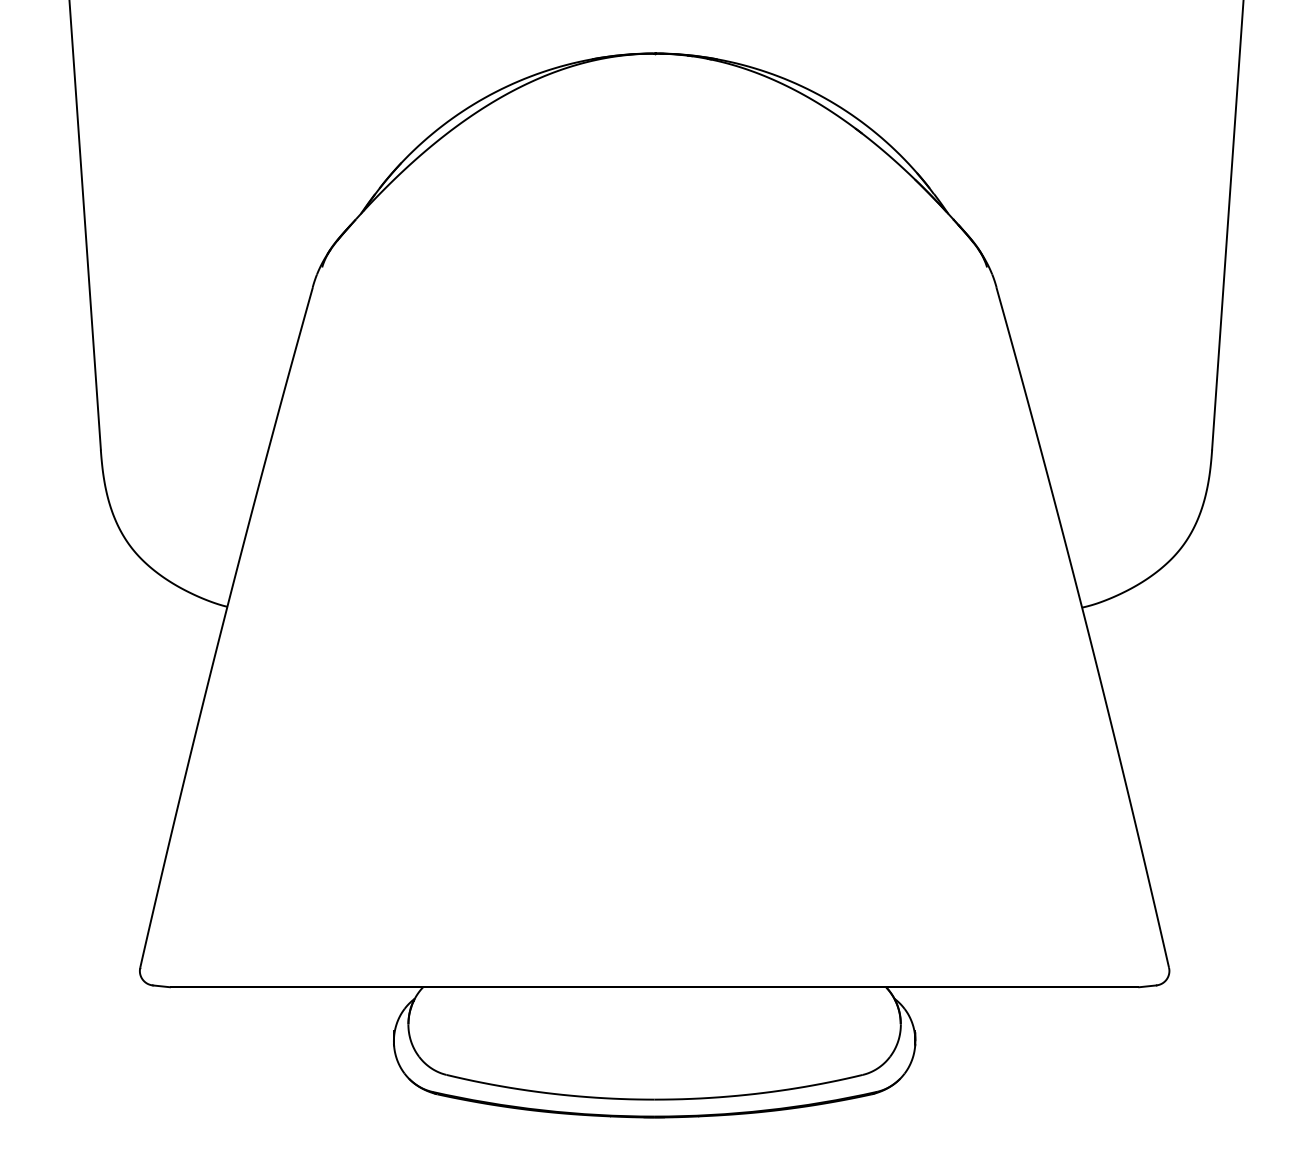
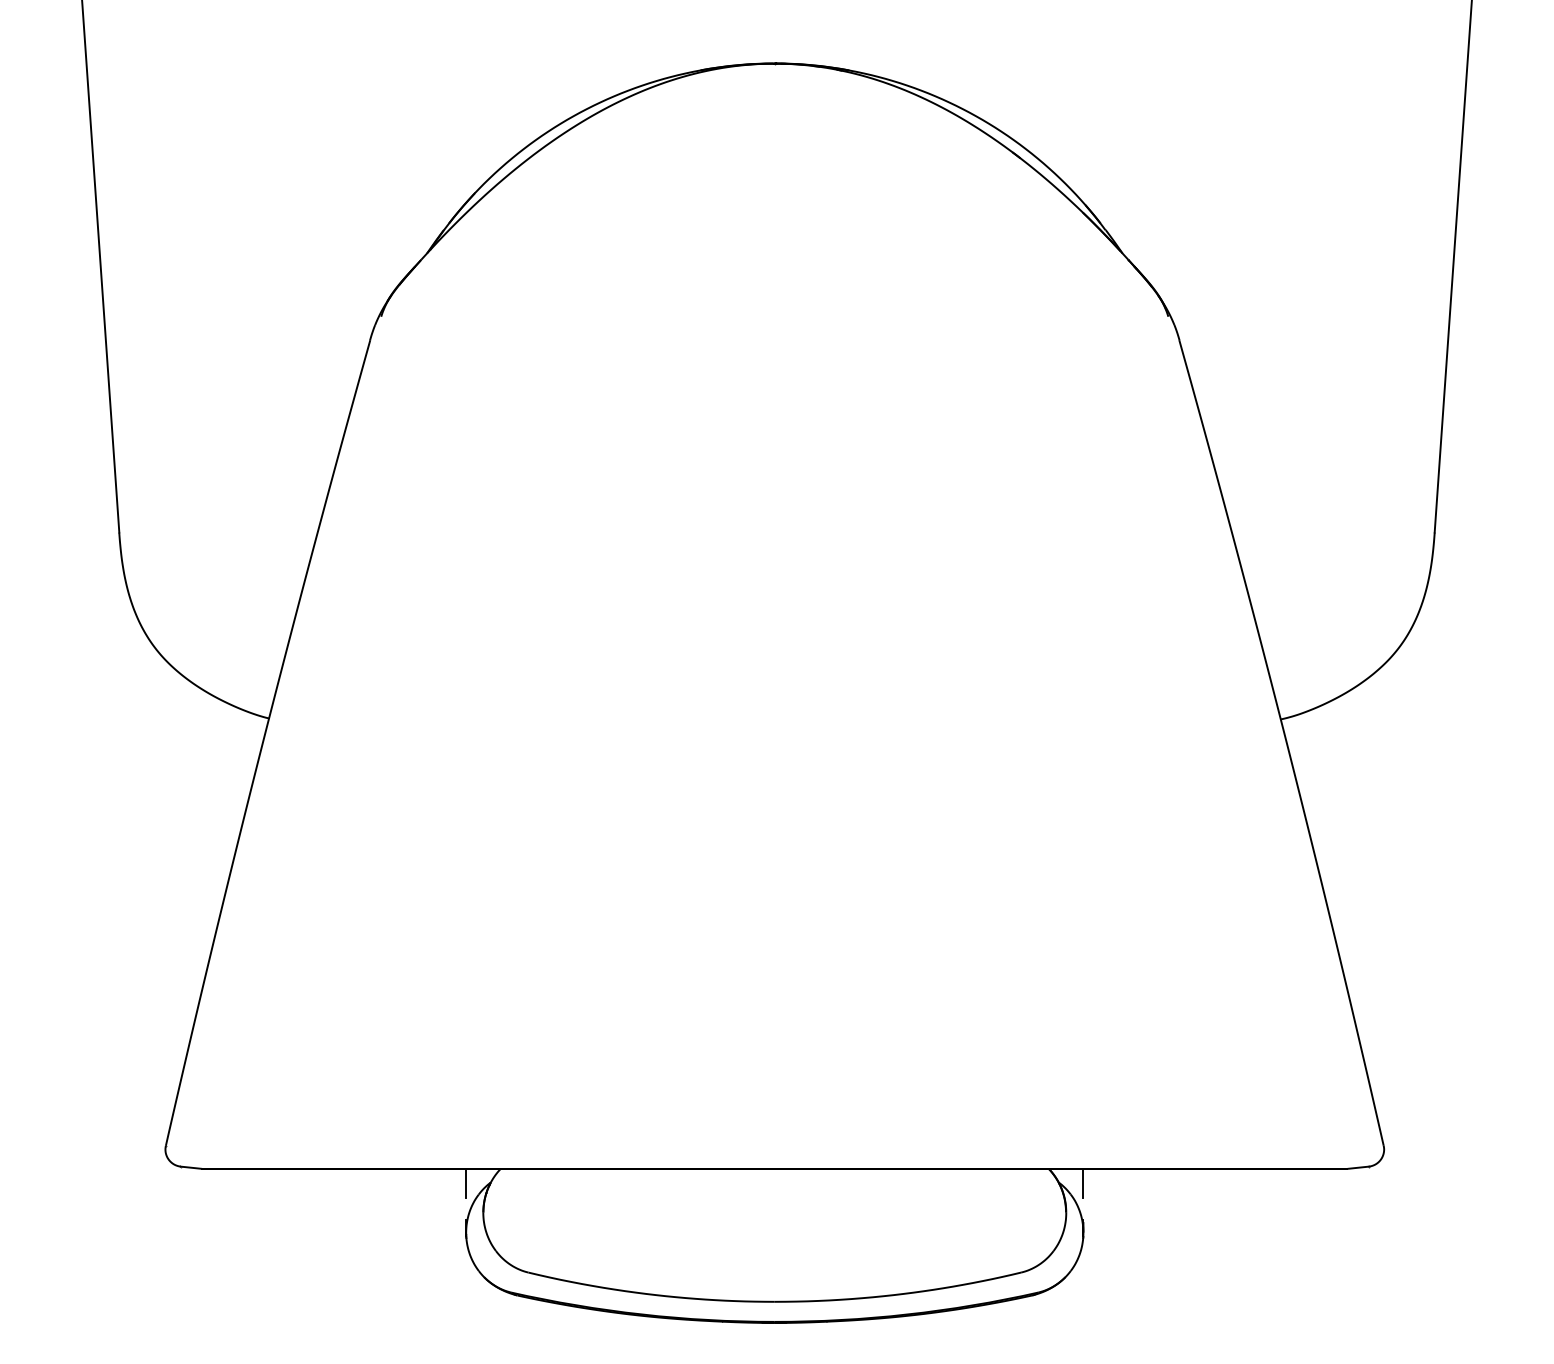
line: (394, 999) -> (466, 1183), added
line: (915, 999) -> (1083, 1183), added

